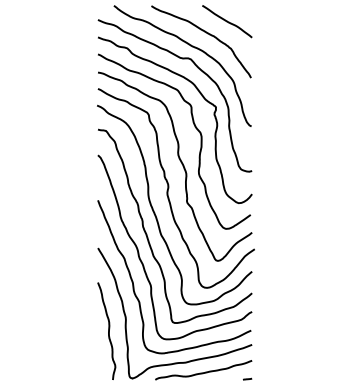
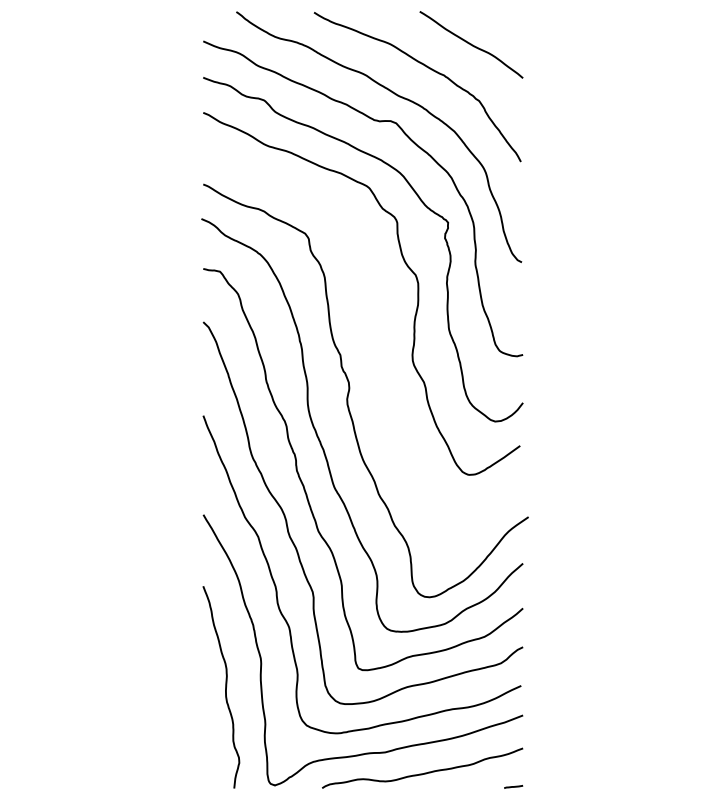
curve: (181, 164) -> (376, 341), removed

